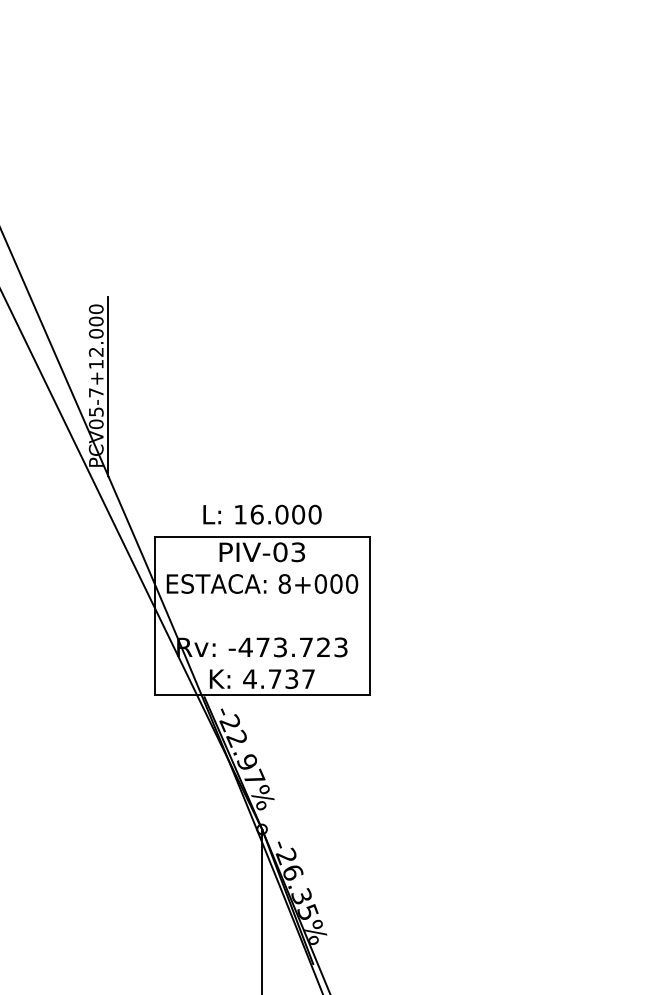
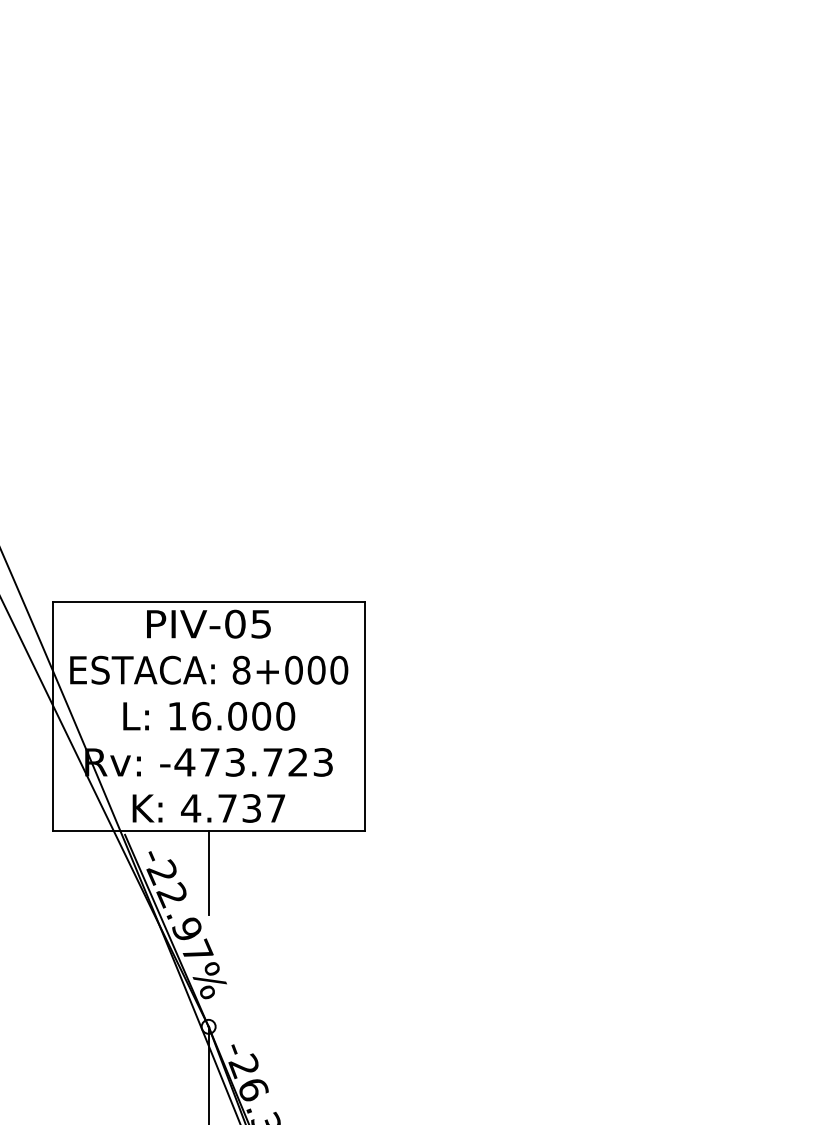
text: (262, 514) -> (209, 716), moved
text: (298, 551) -> (261, 623), PIV-03 -> PIV-05
line: (262, 723) -> (209, 872), added

